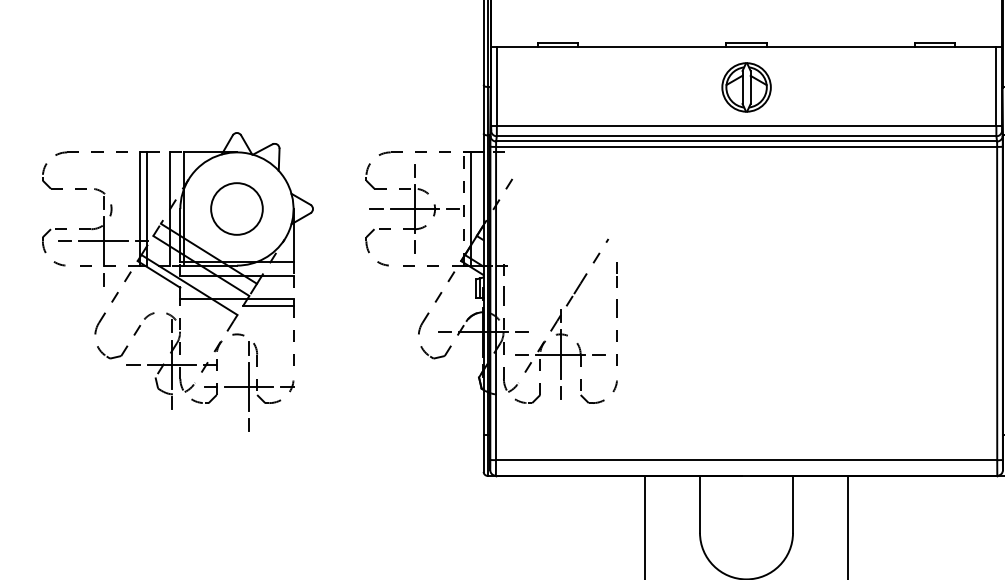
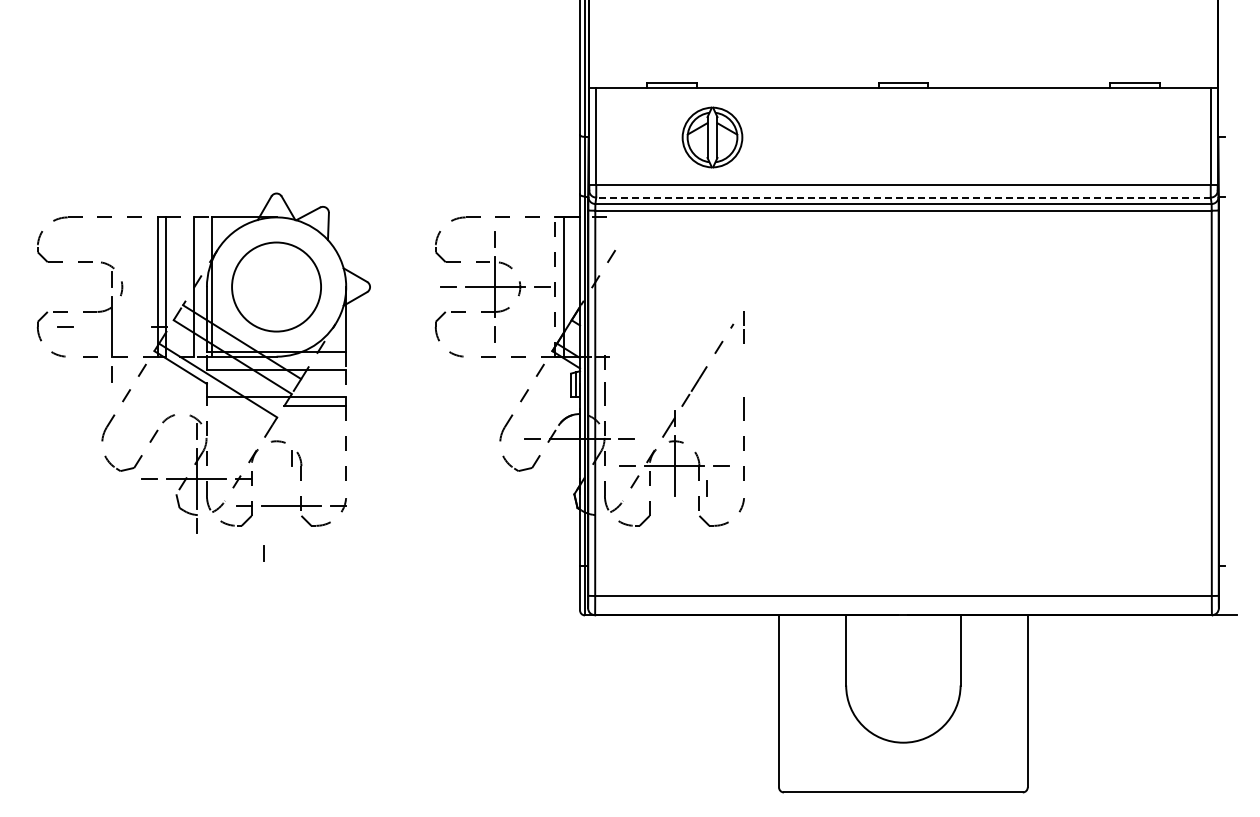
part: (746, 87) -> (712, 137), moved
line: (746, 136) -> (903, 197), solid -> dashed
circle: (236, 208) -> (276, 286), size x1.4
line: (103, 241) -> (112, 326), removed
line: (616, 273) -> (743, 325), moved
line: (249, 386) -> (291, 505), removed
line: (560, 393) -> (706, 488), moved
line: (249, 425) -> (263, 553), moved

